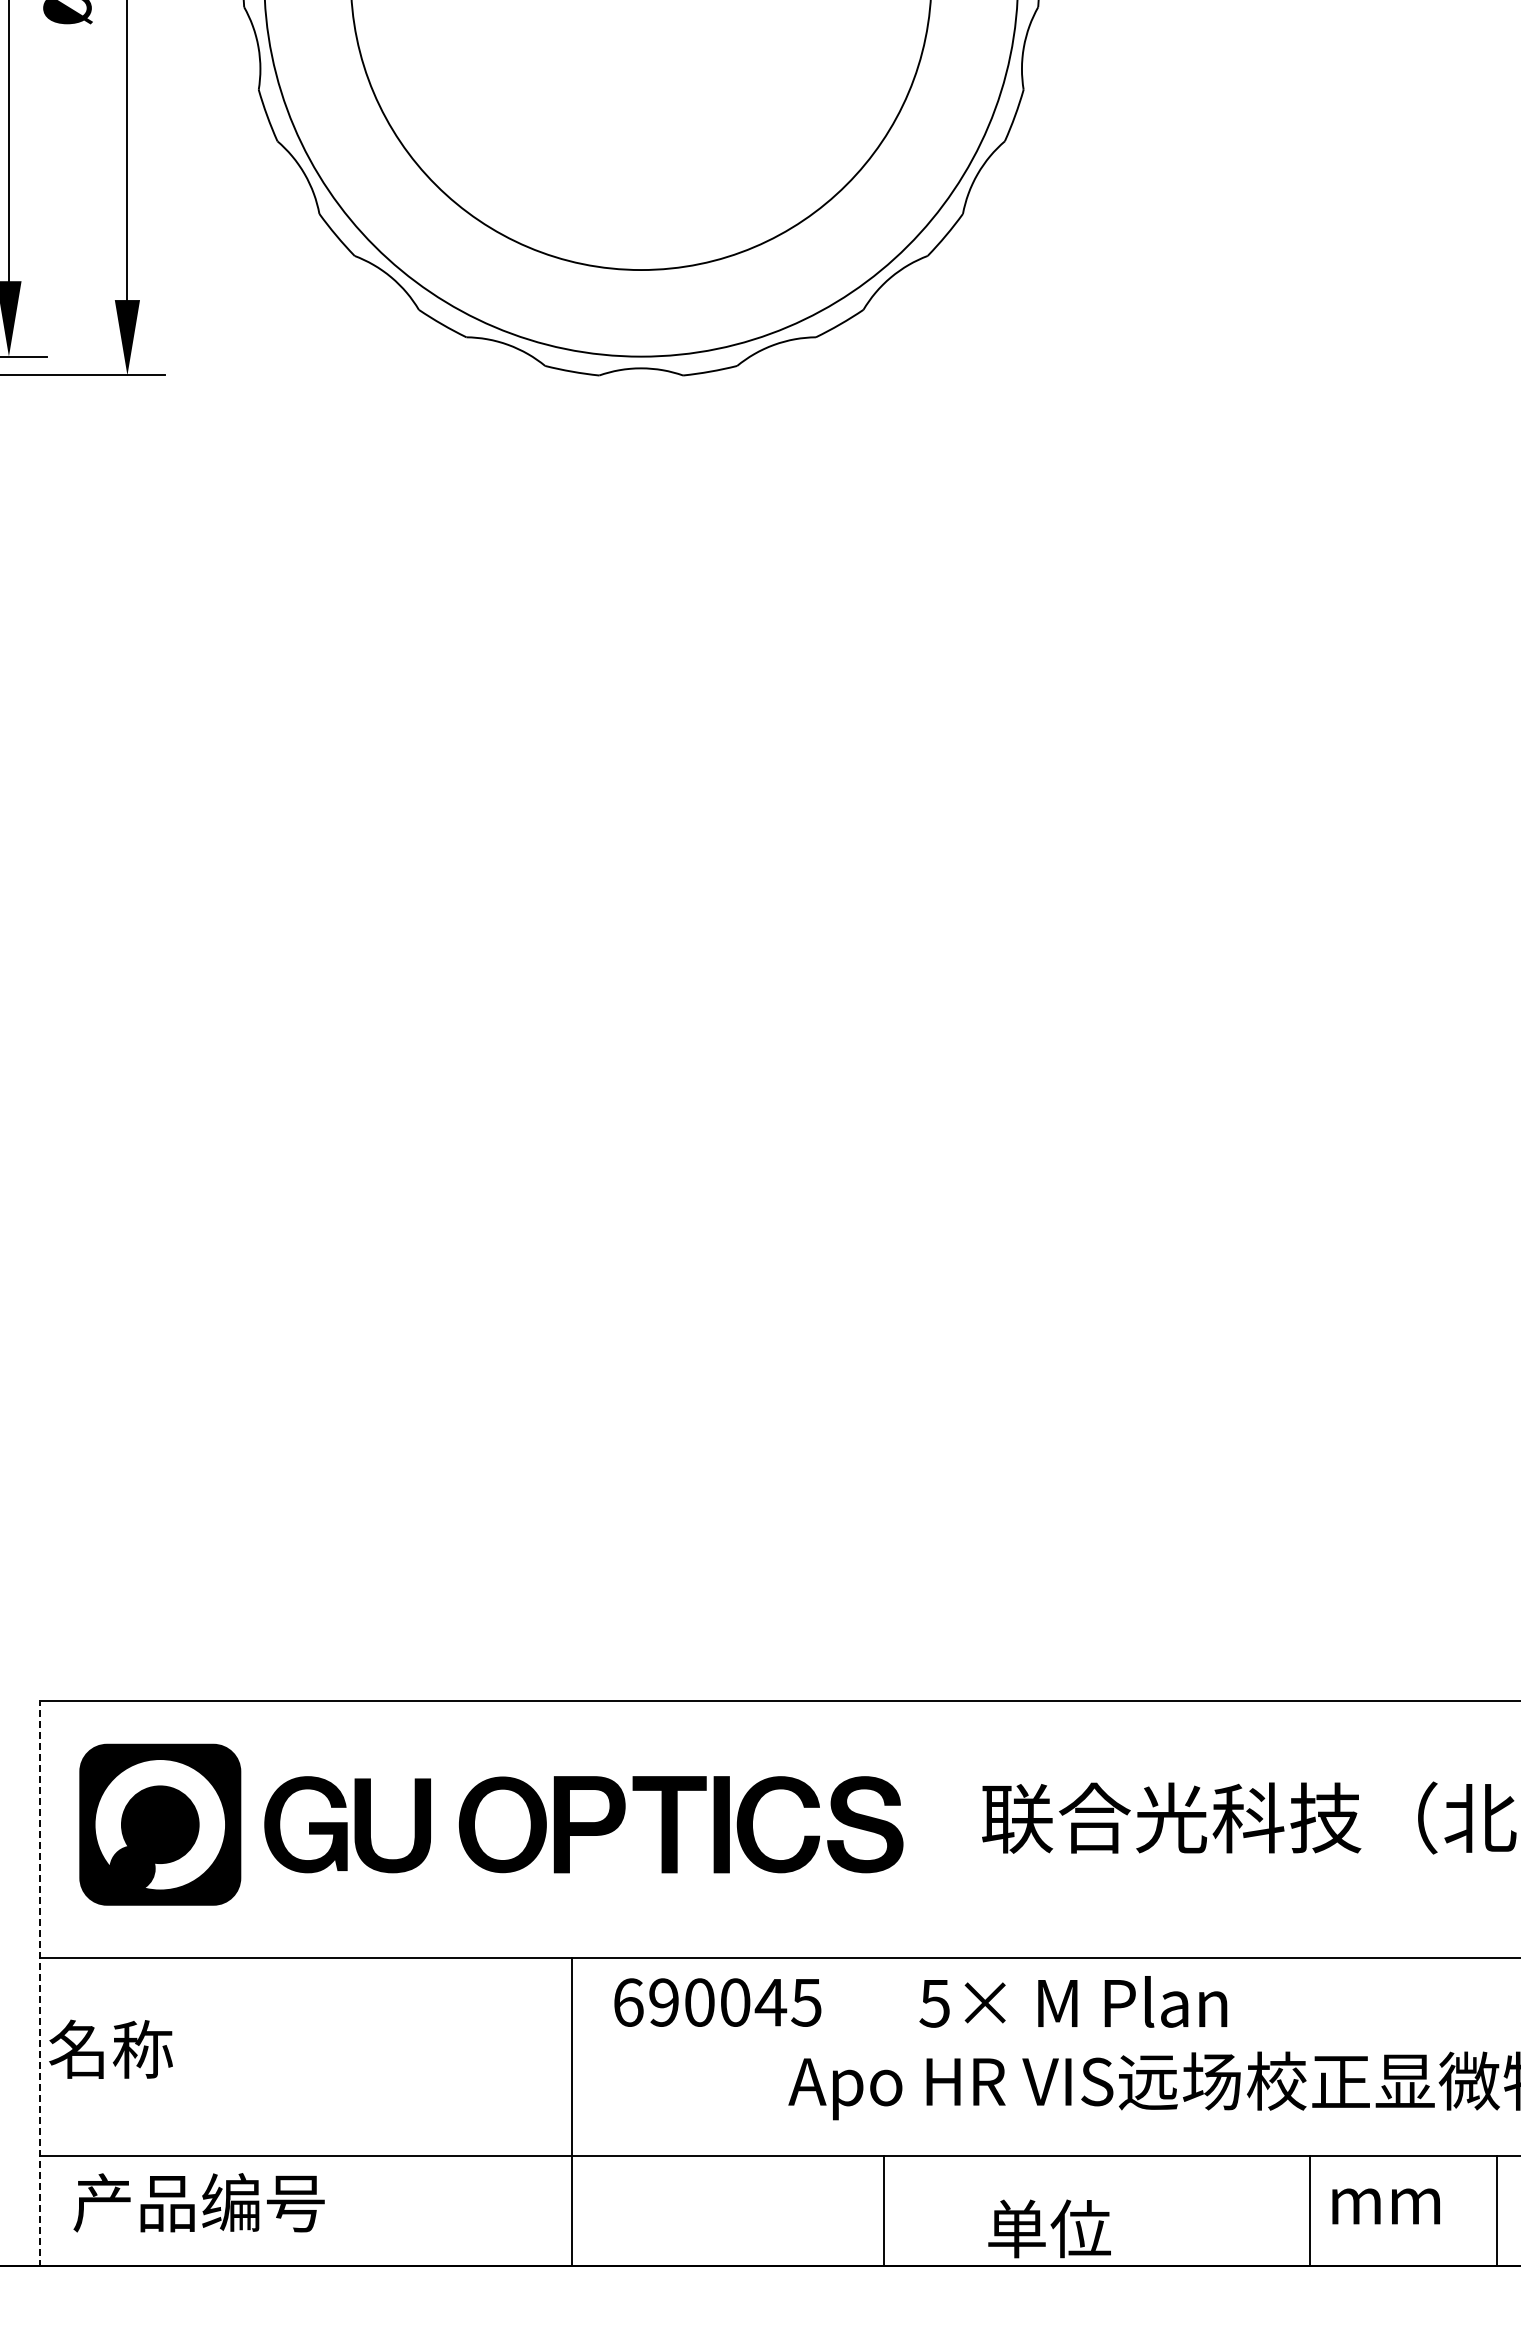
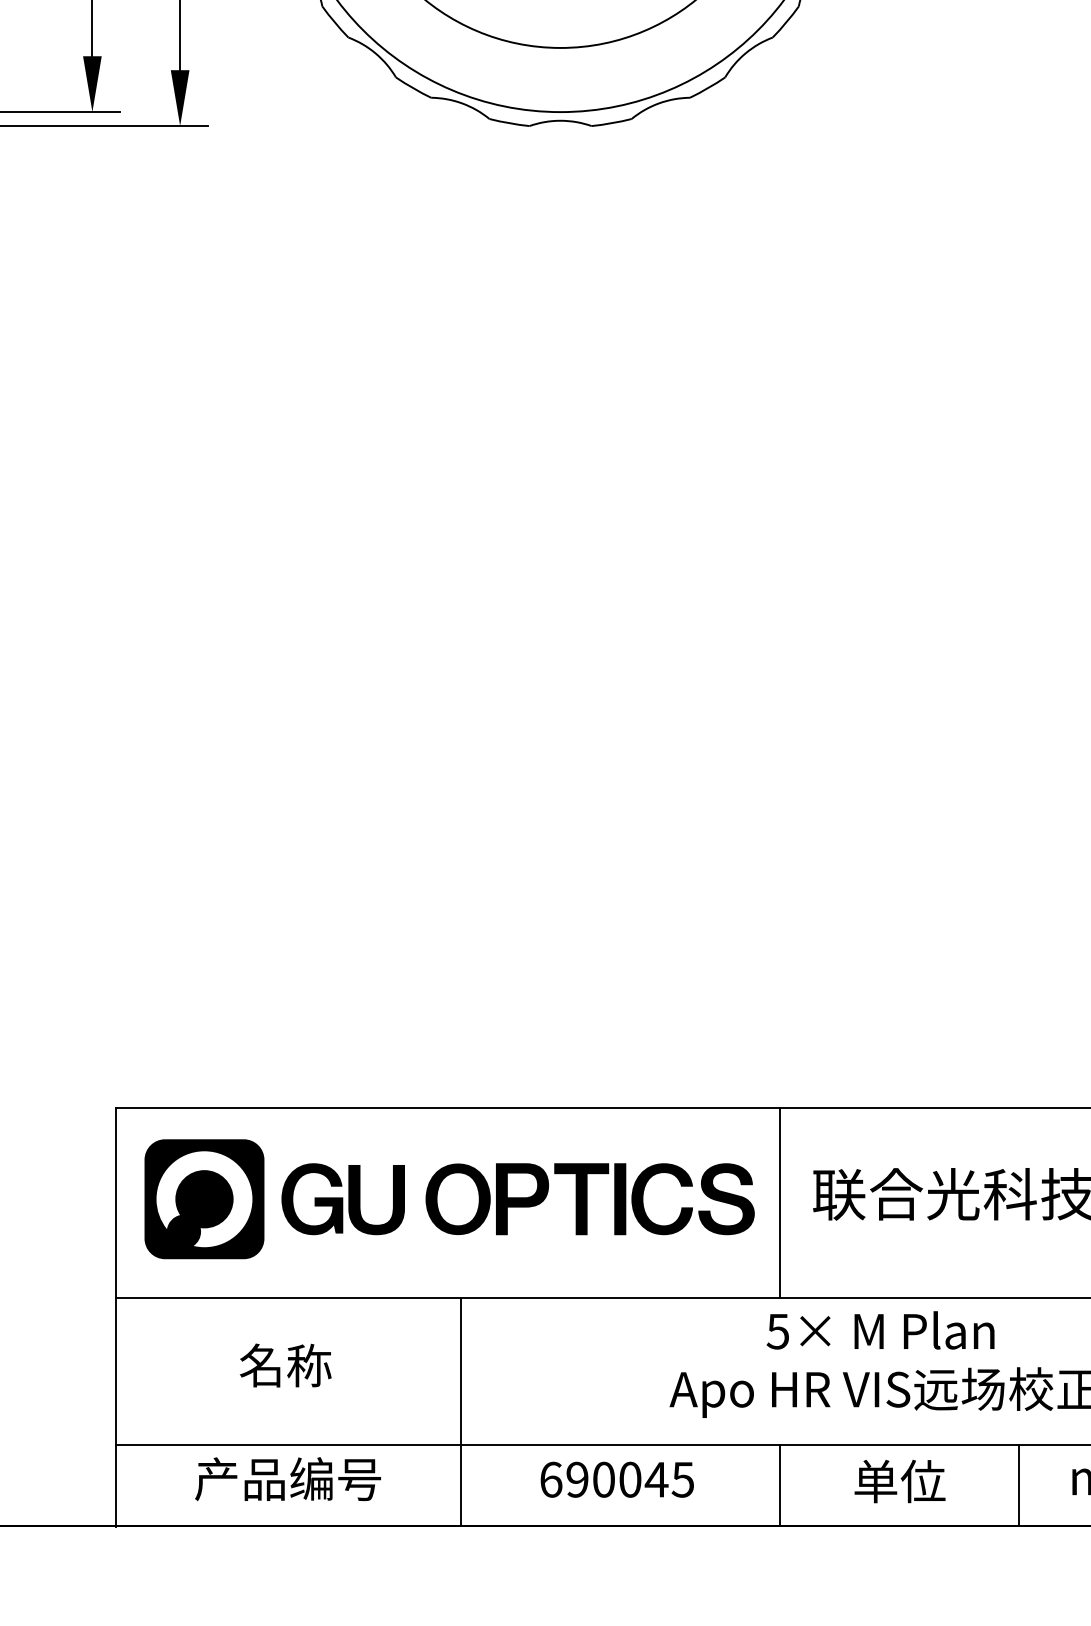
line: (937, 1828) -> (780, 1202), added
line: (40, 1984) -> (115, 1317), dashed -> solid
text: (717, 2002) -> (617, 1479), moved
text: (110, 2048) -> (285, 1364), moved
line: (571, 2112) -> (460, 1412), moved
text: (198, 2202) -> (287, 1478), moved
line: (883, 2211) -> (780, 1485), moved
line: (1309, 2211) -> (1018, 1485), moved
text: (1049, 2228) -> (899, 1481), moved

